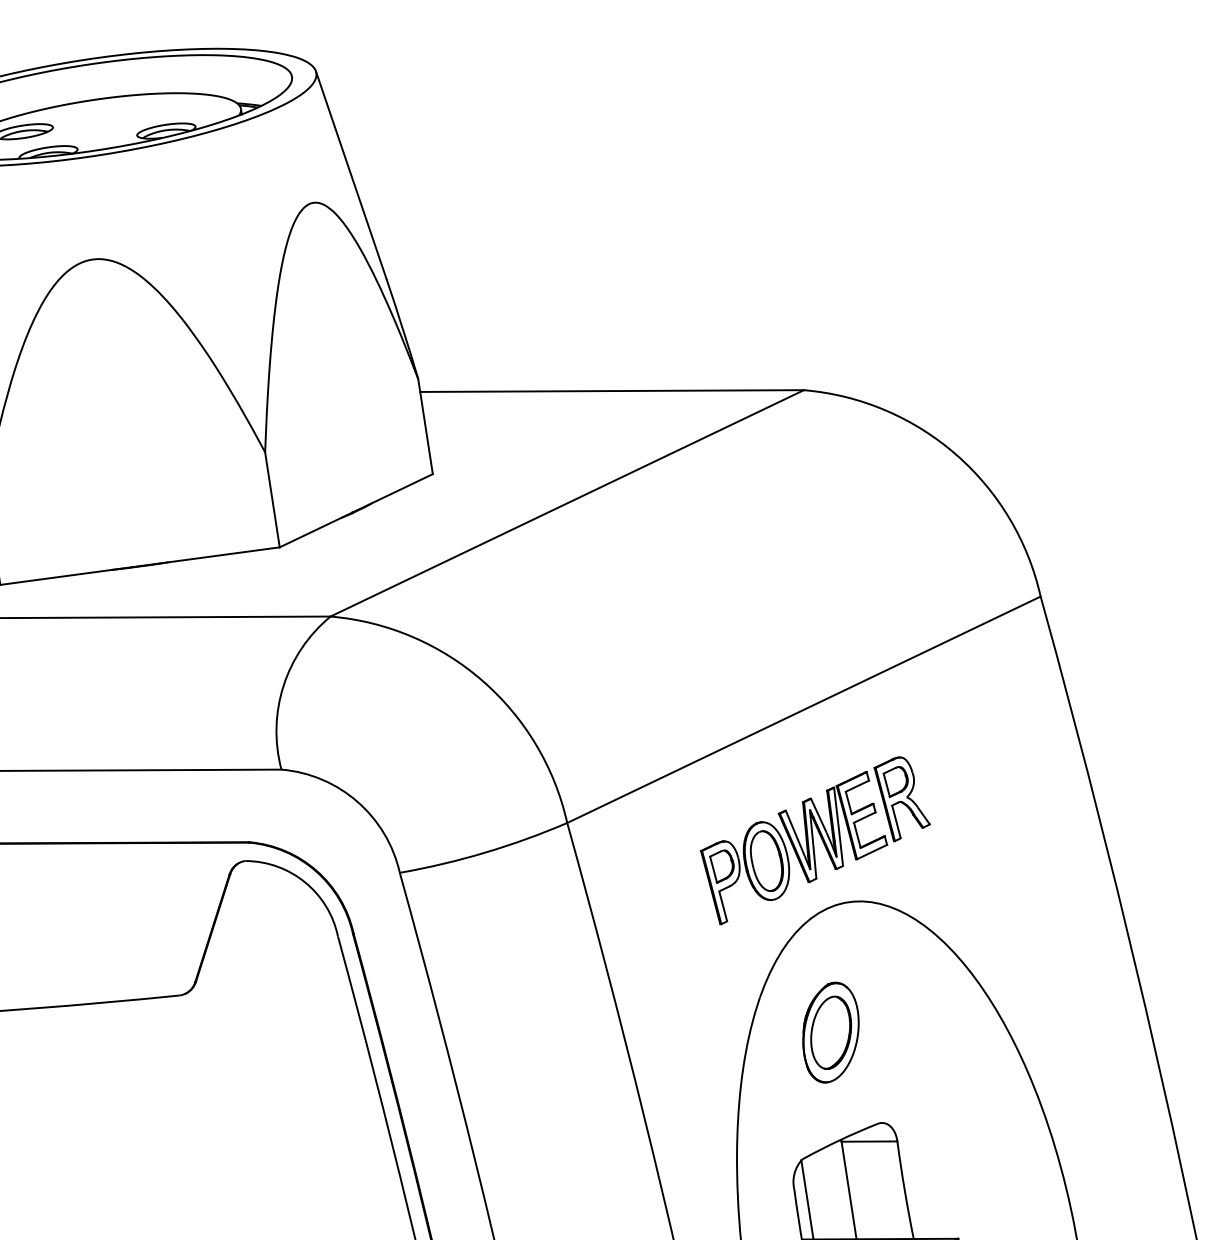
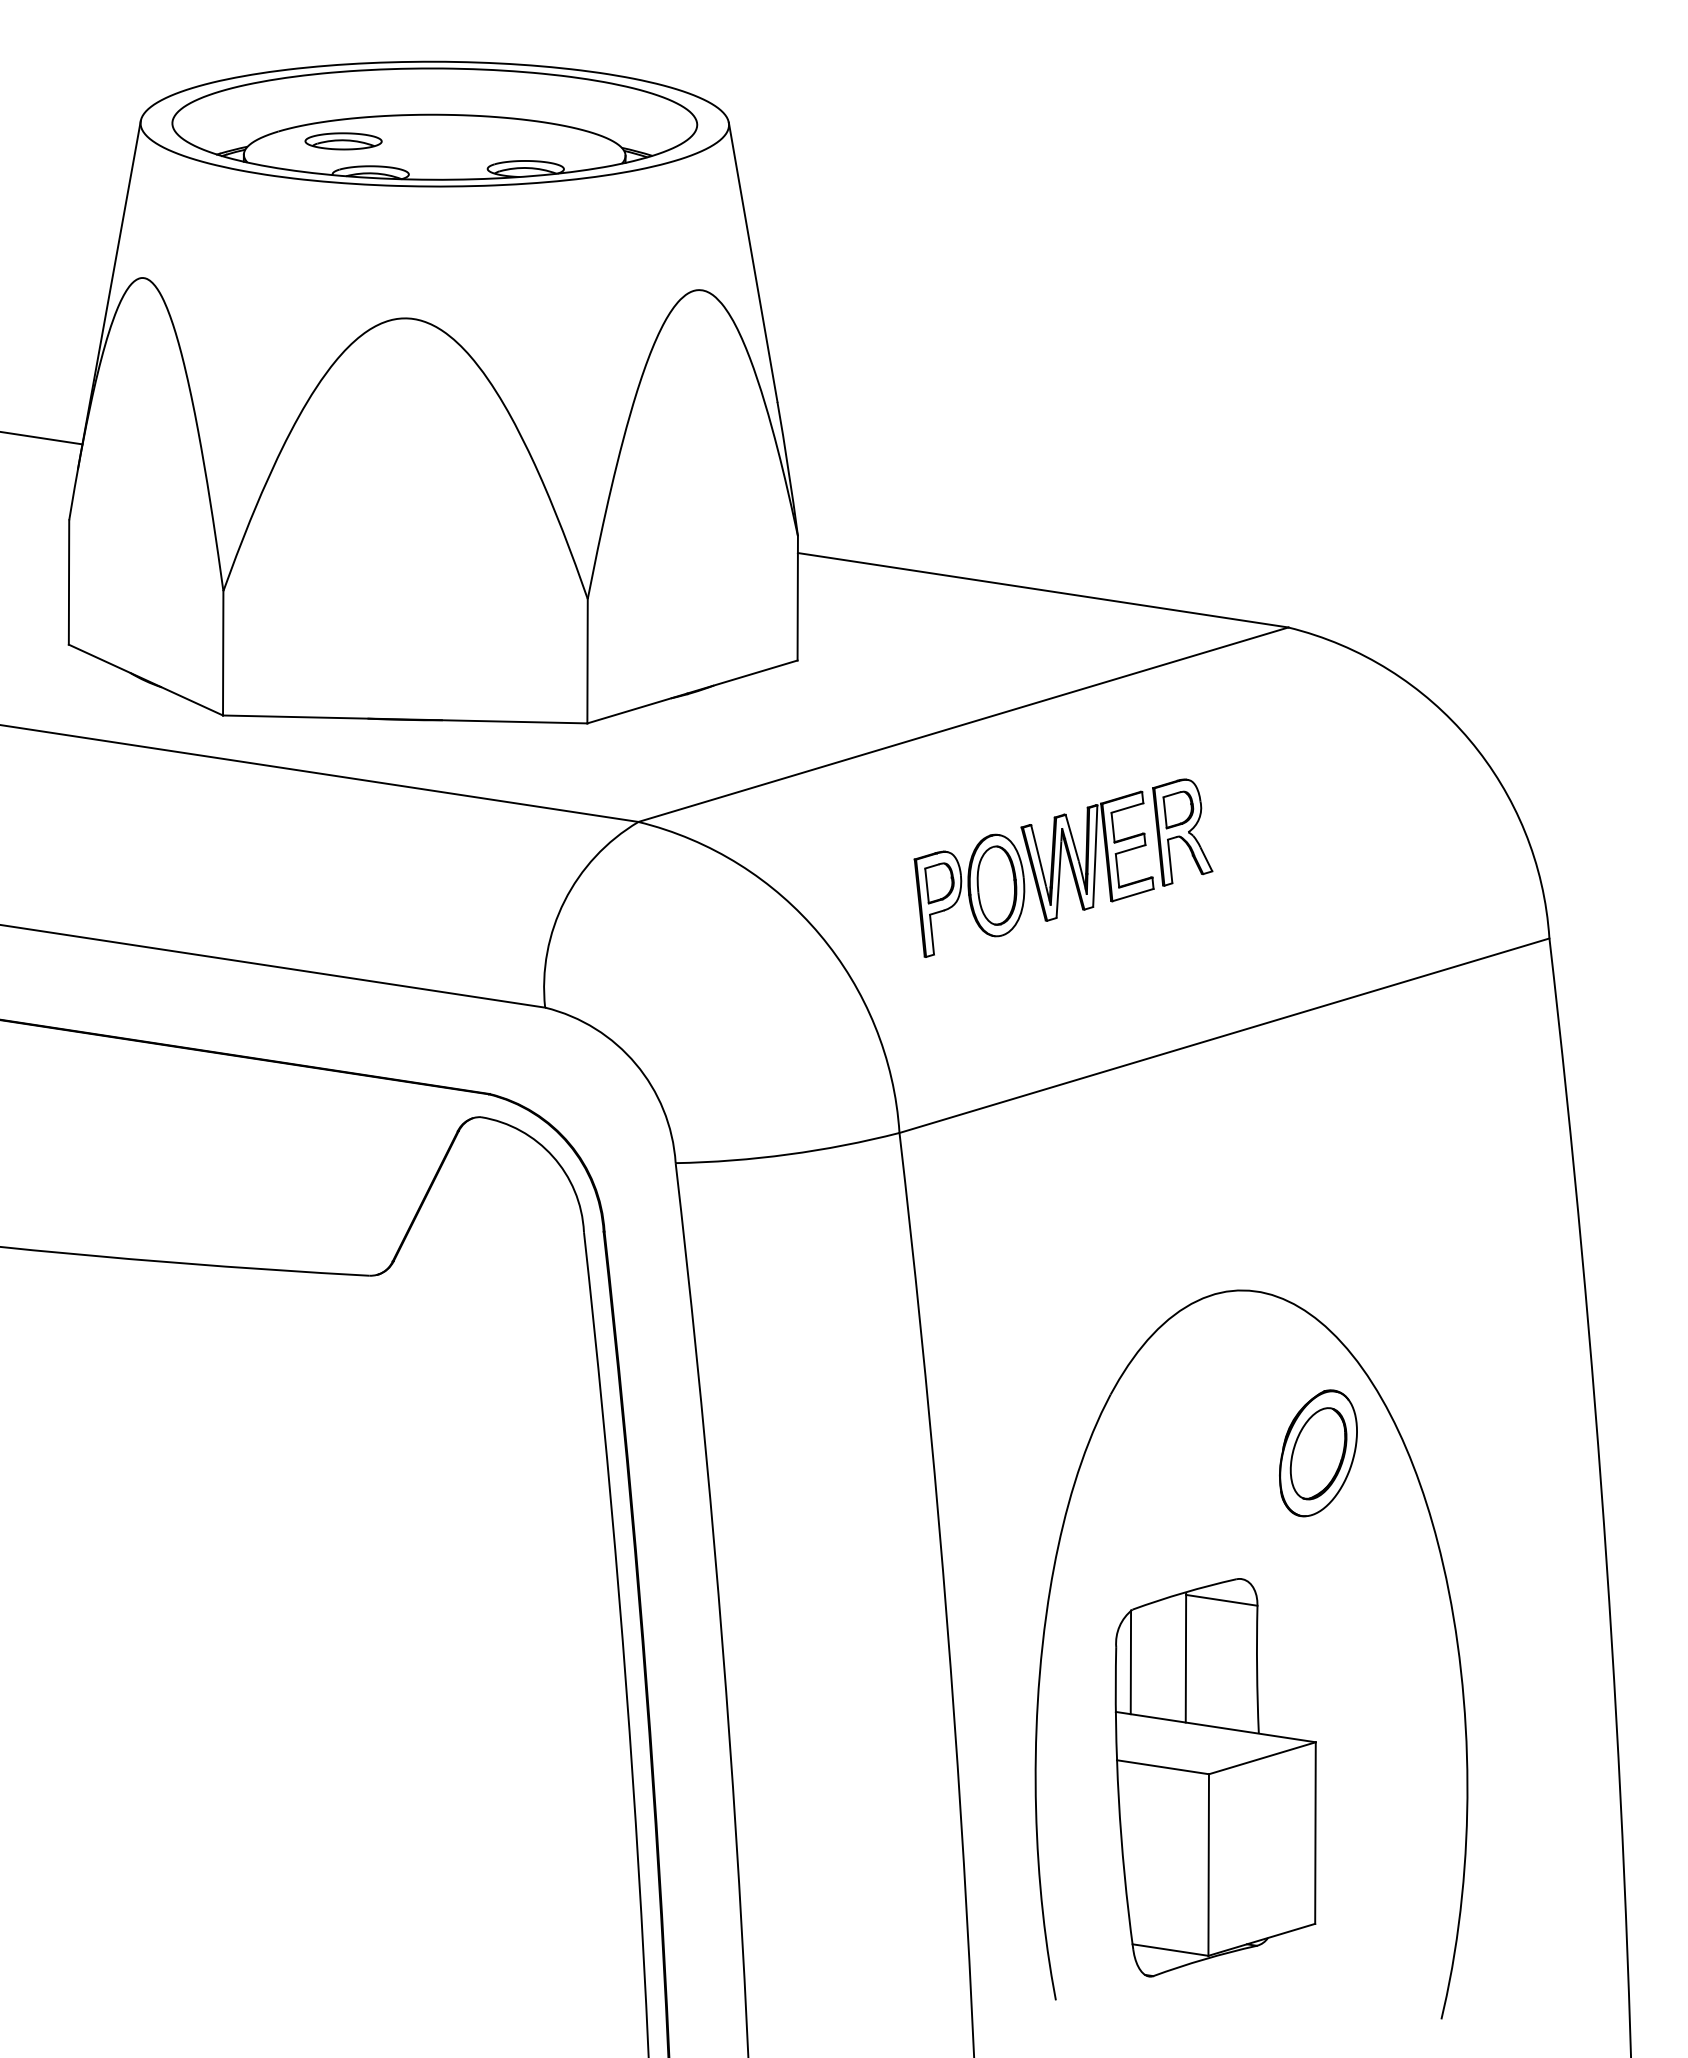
part: (815, 839) -> (1063, 867), moved
part: (831, 1032) -> (1318, 1453), moved

